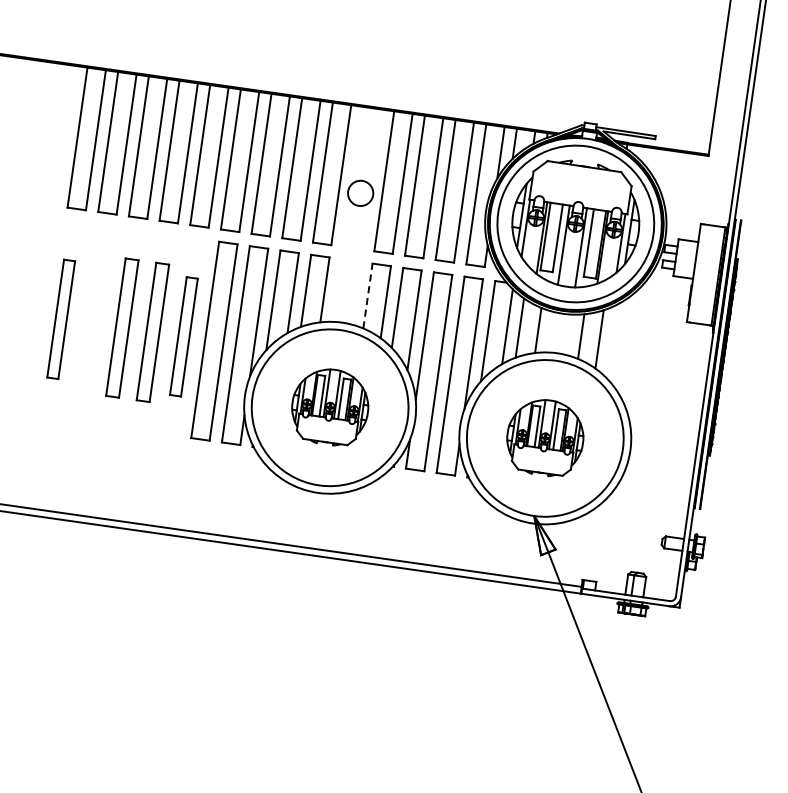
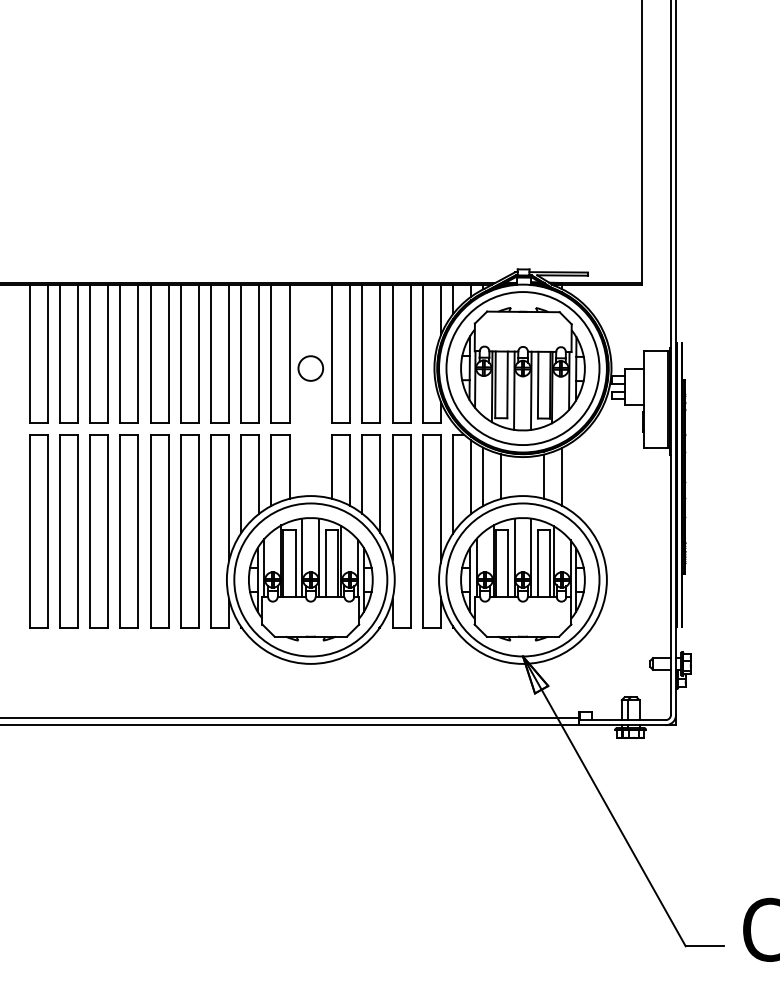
line: (368, 295) -> (332, 466), dashed -> solid
part: (60, 319) -> (38, 531), size x1.67
part: (91, 323) -> (68, 531), added
part: (121, 327) -> (98, 531), size x1.43
part: (152, 332) -> (128, 531), size x1.43
part: (183, 336) -> (159, 531), size x1.67
part: (329, 407) -> (310, 579), size x1.67
part: (544, 437) -> (522, 579), size x1.67

